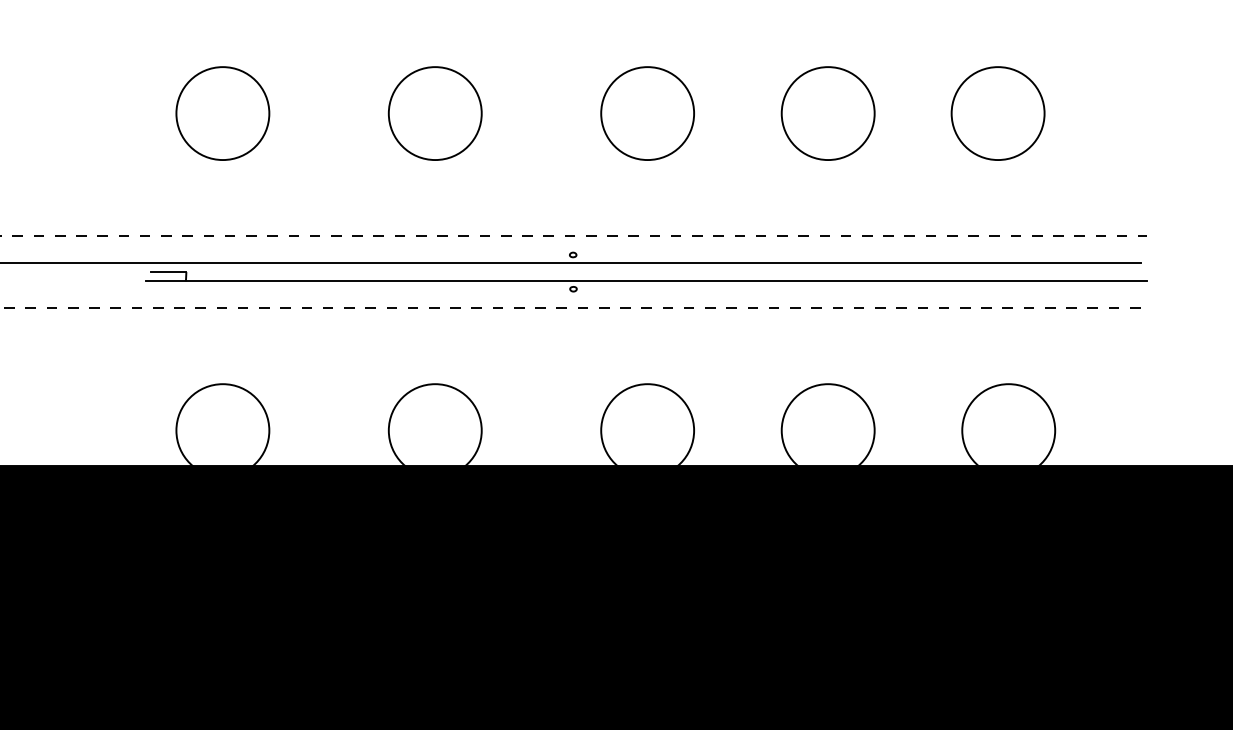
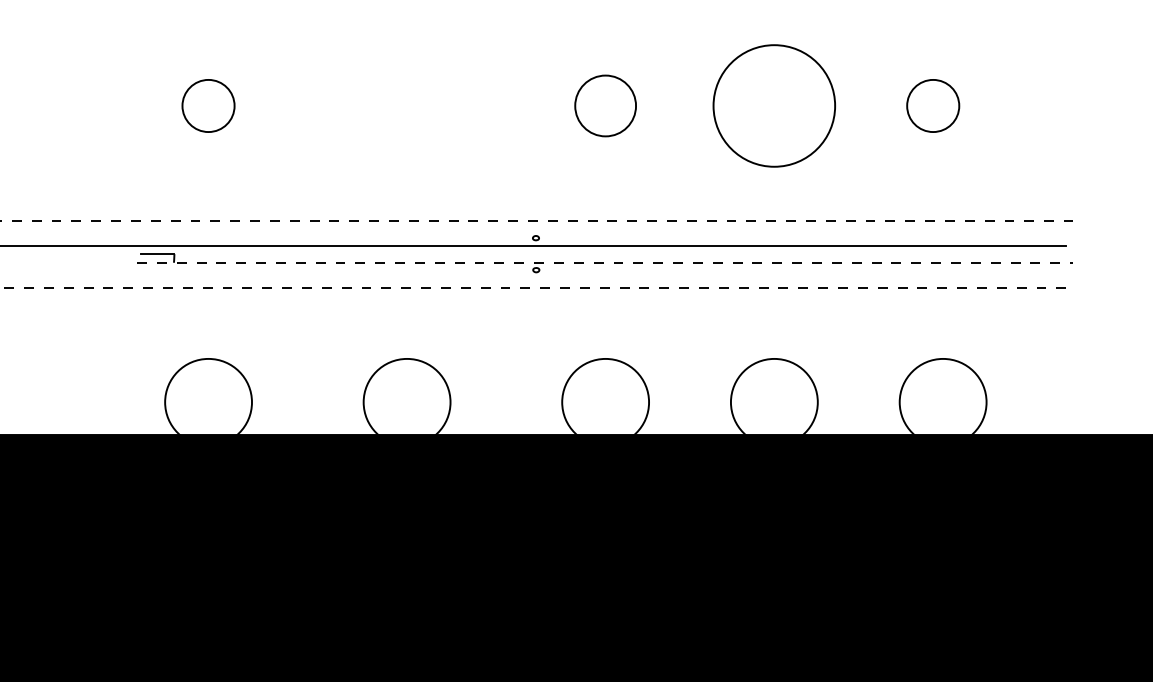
circle: (222, 113) -> (208, 105), size x0.6
circle: (434, 113) -> (406, 105), removed
circle: (647, 113) -> (605, 105), size x0.7
circle: (828, 113) -> (774, 105), size x1.4
circle: (997, 113) -> (932, 105), size x0.6
line: (646, 281) -> (604, 262), solid -> dashed

